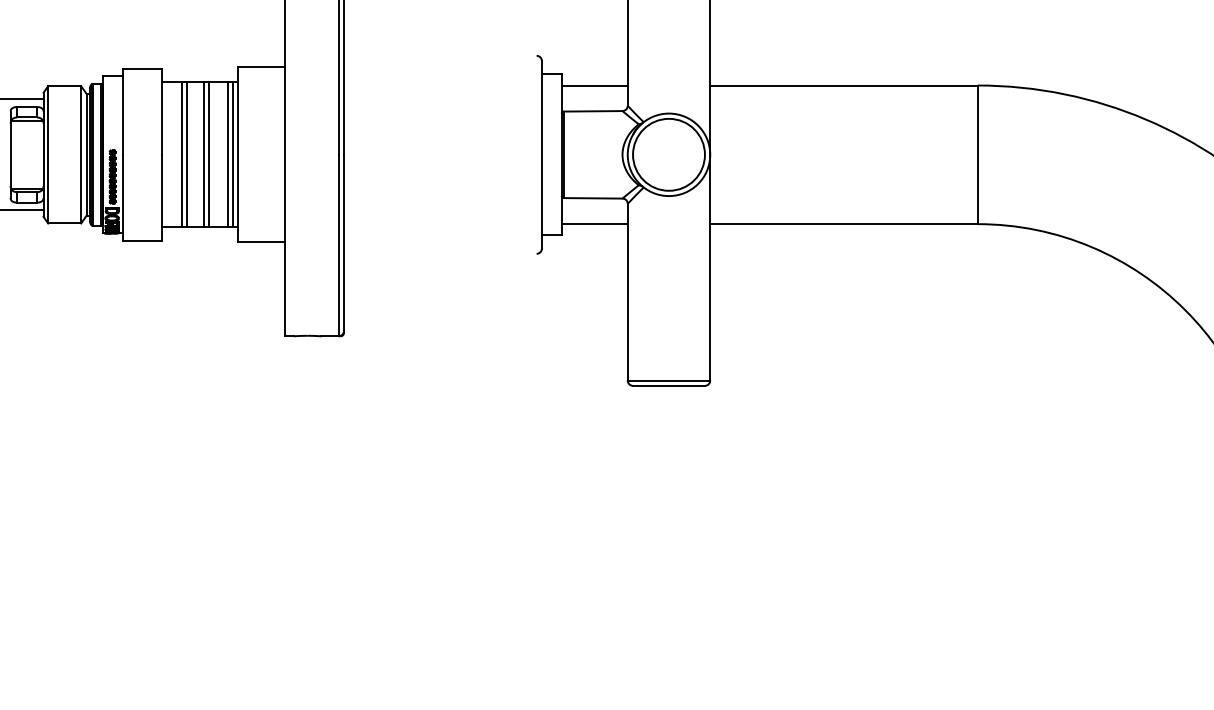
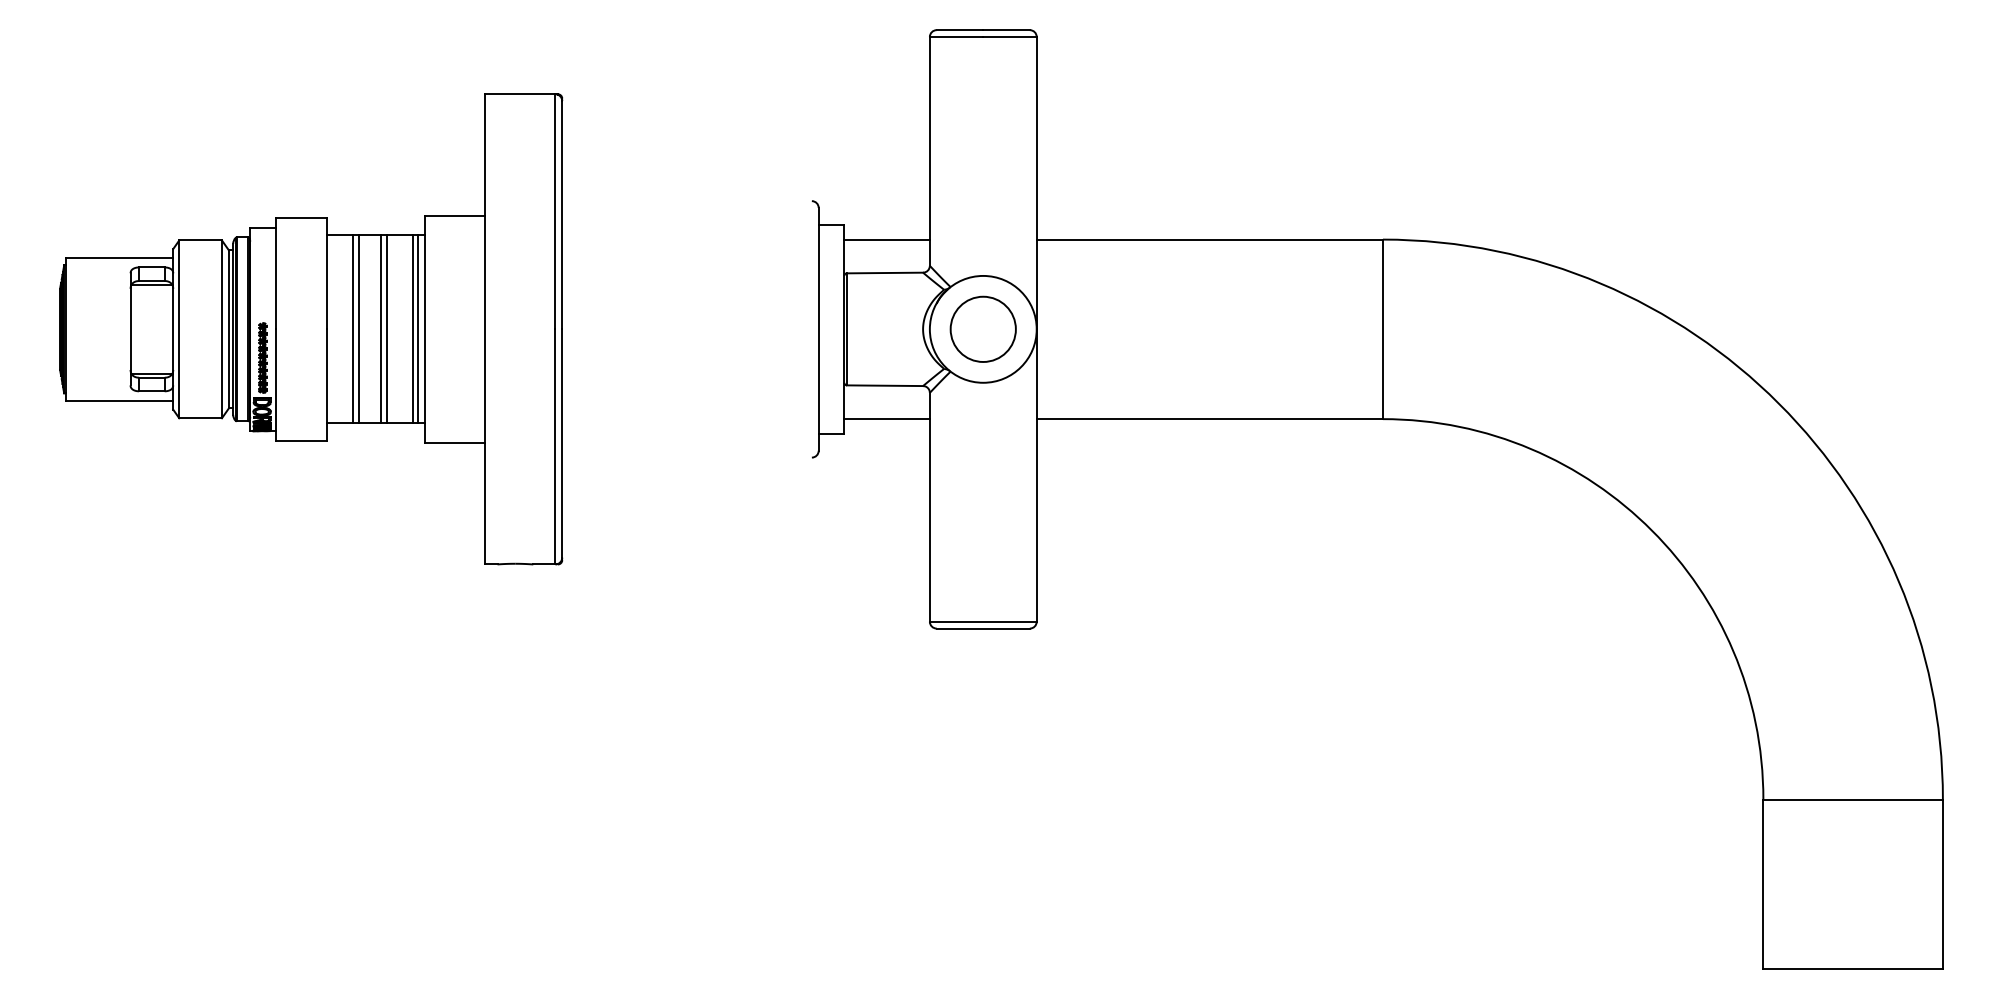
circle: (668, 154) -> (982, 328), size x0.7

